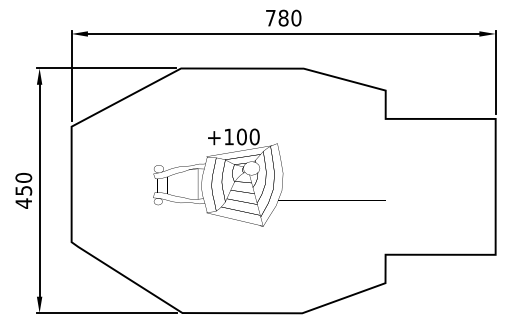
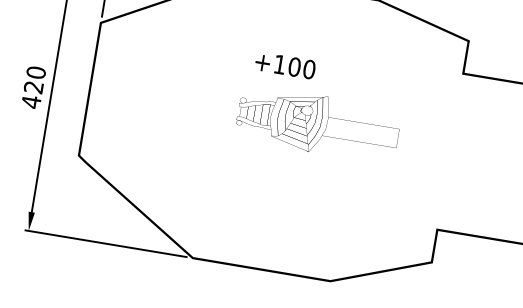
part: (269, 177) -> (318, 118), size x0.6
text: (23, 190) -> (33, 87), 450 -> 420

